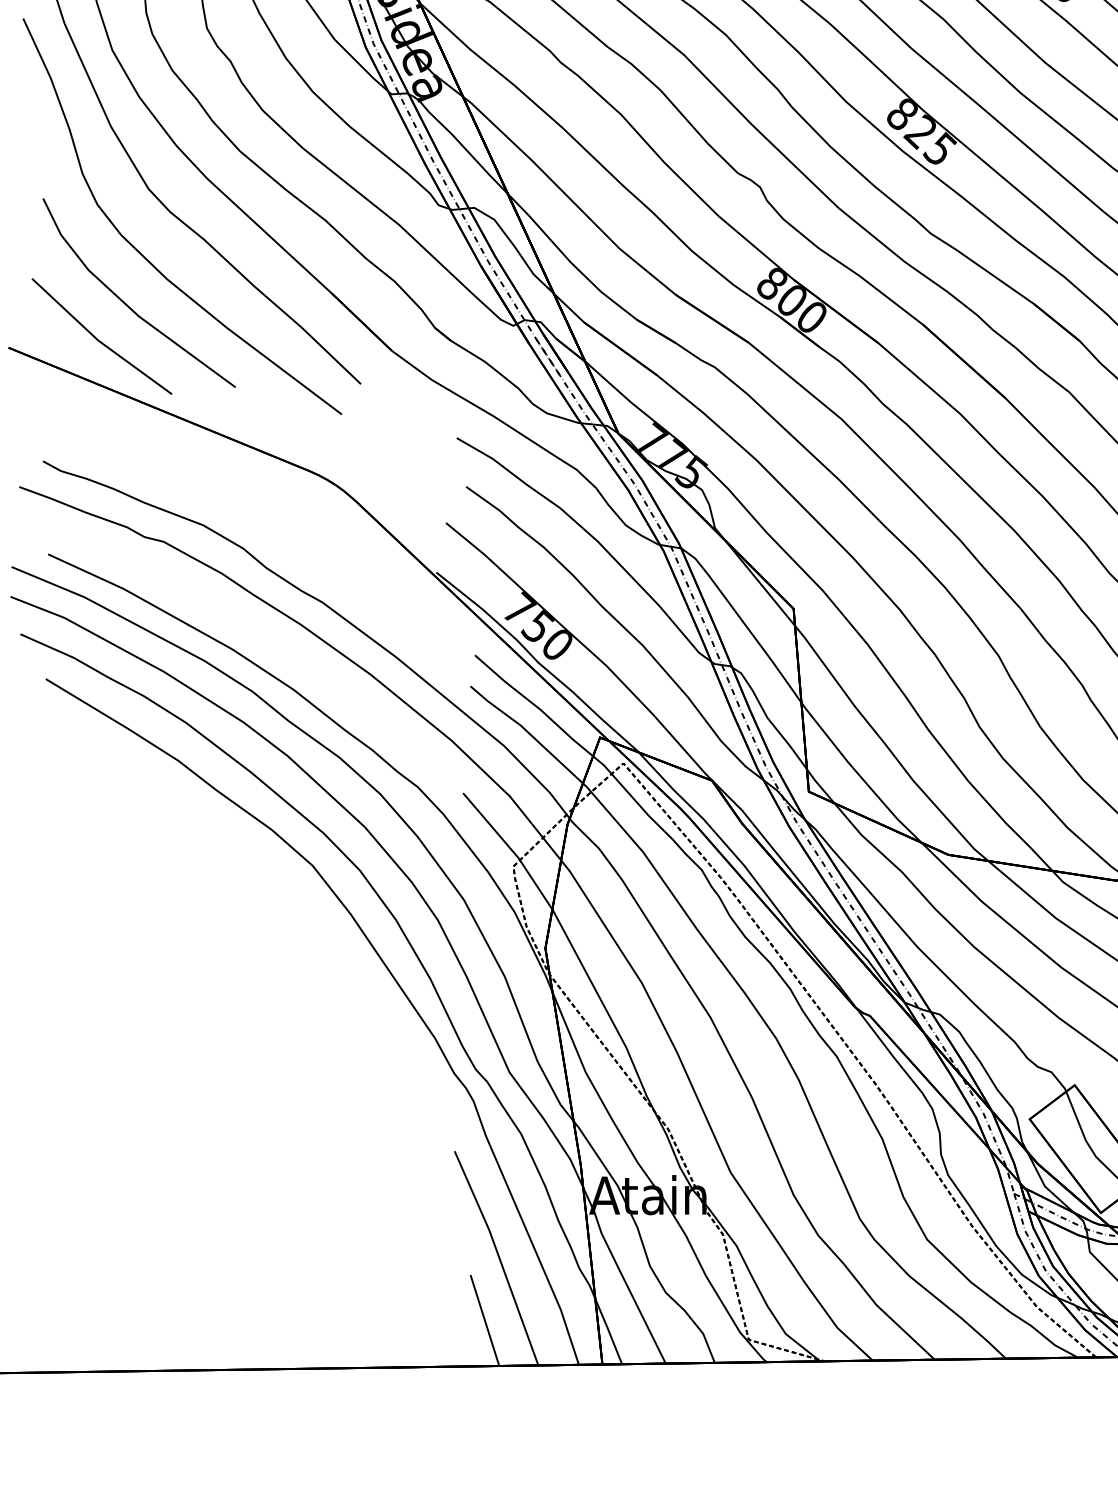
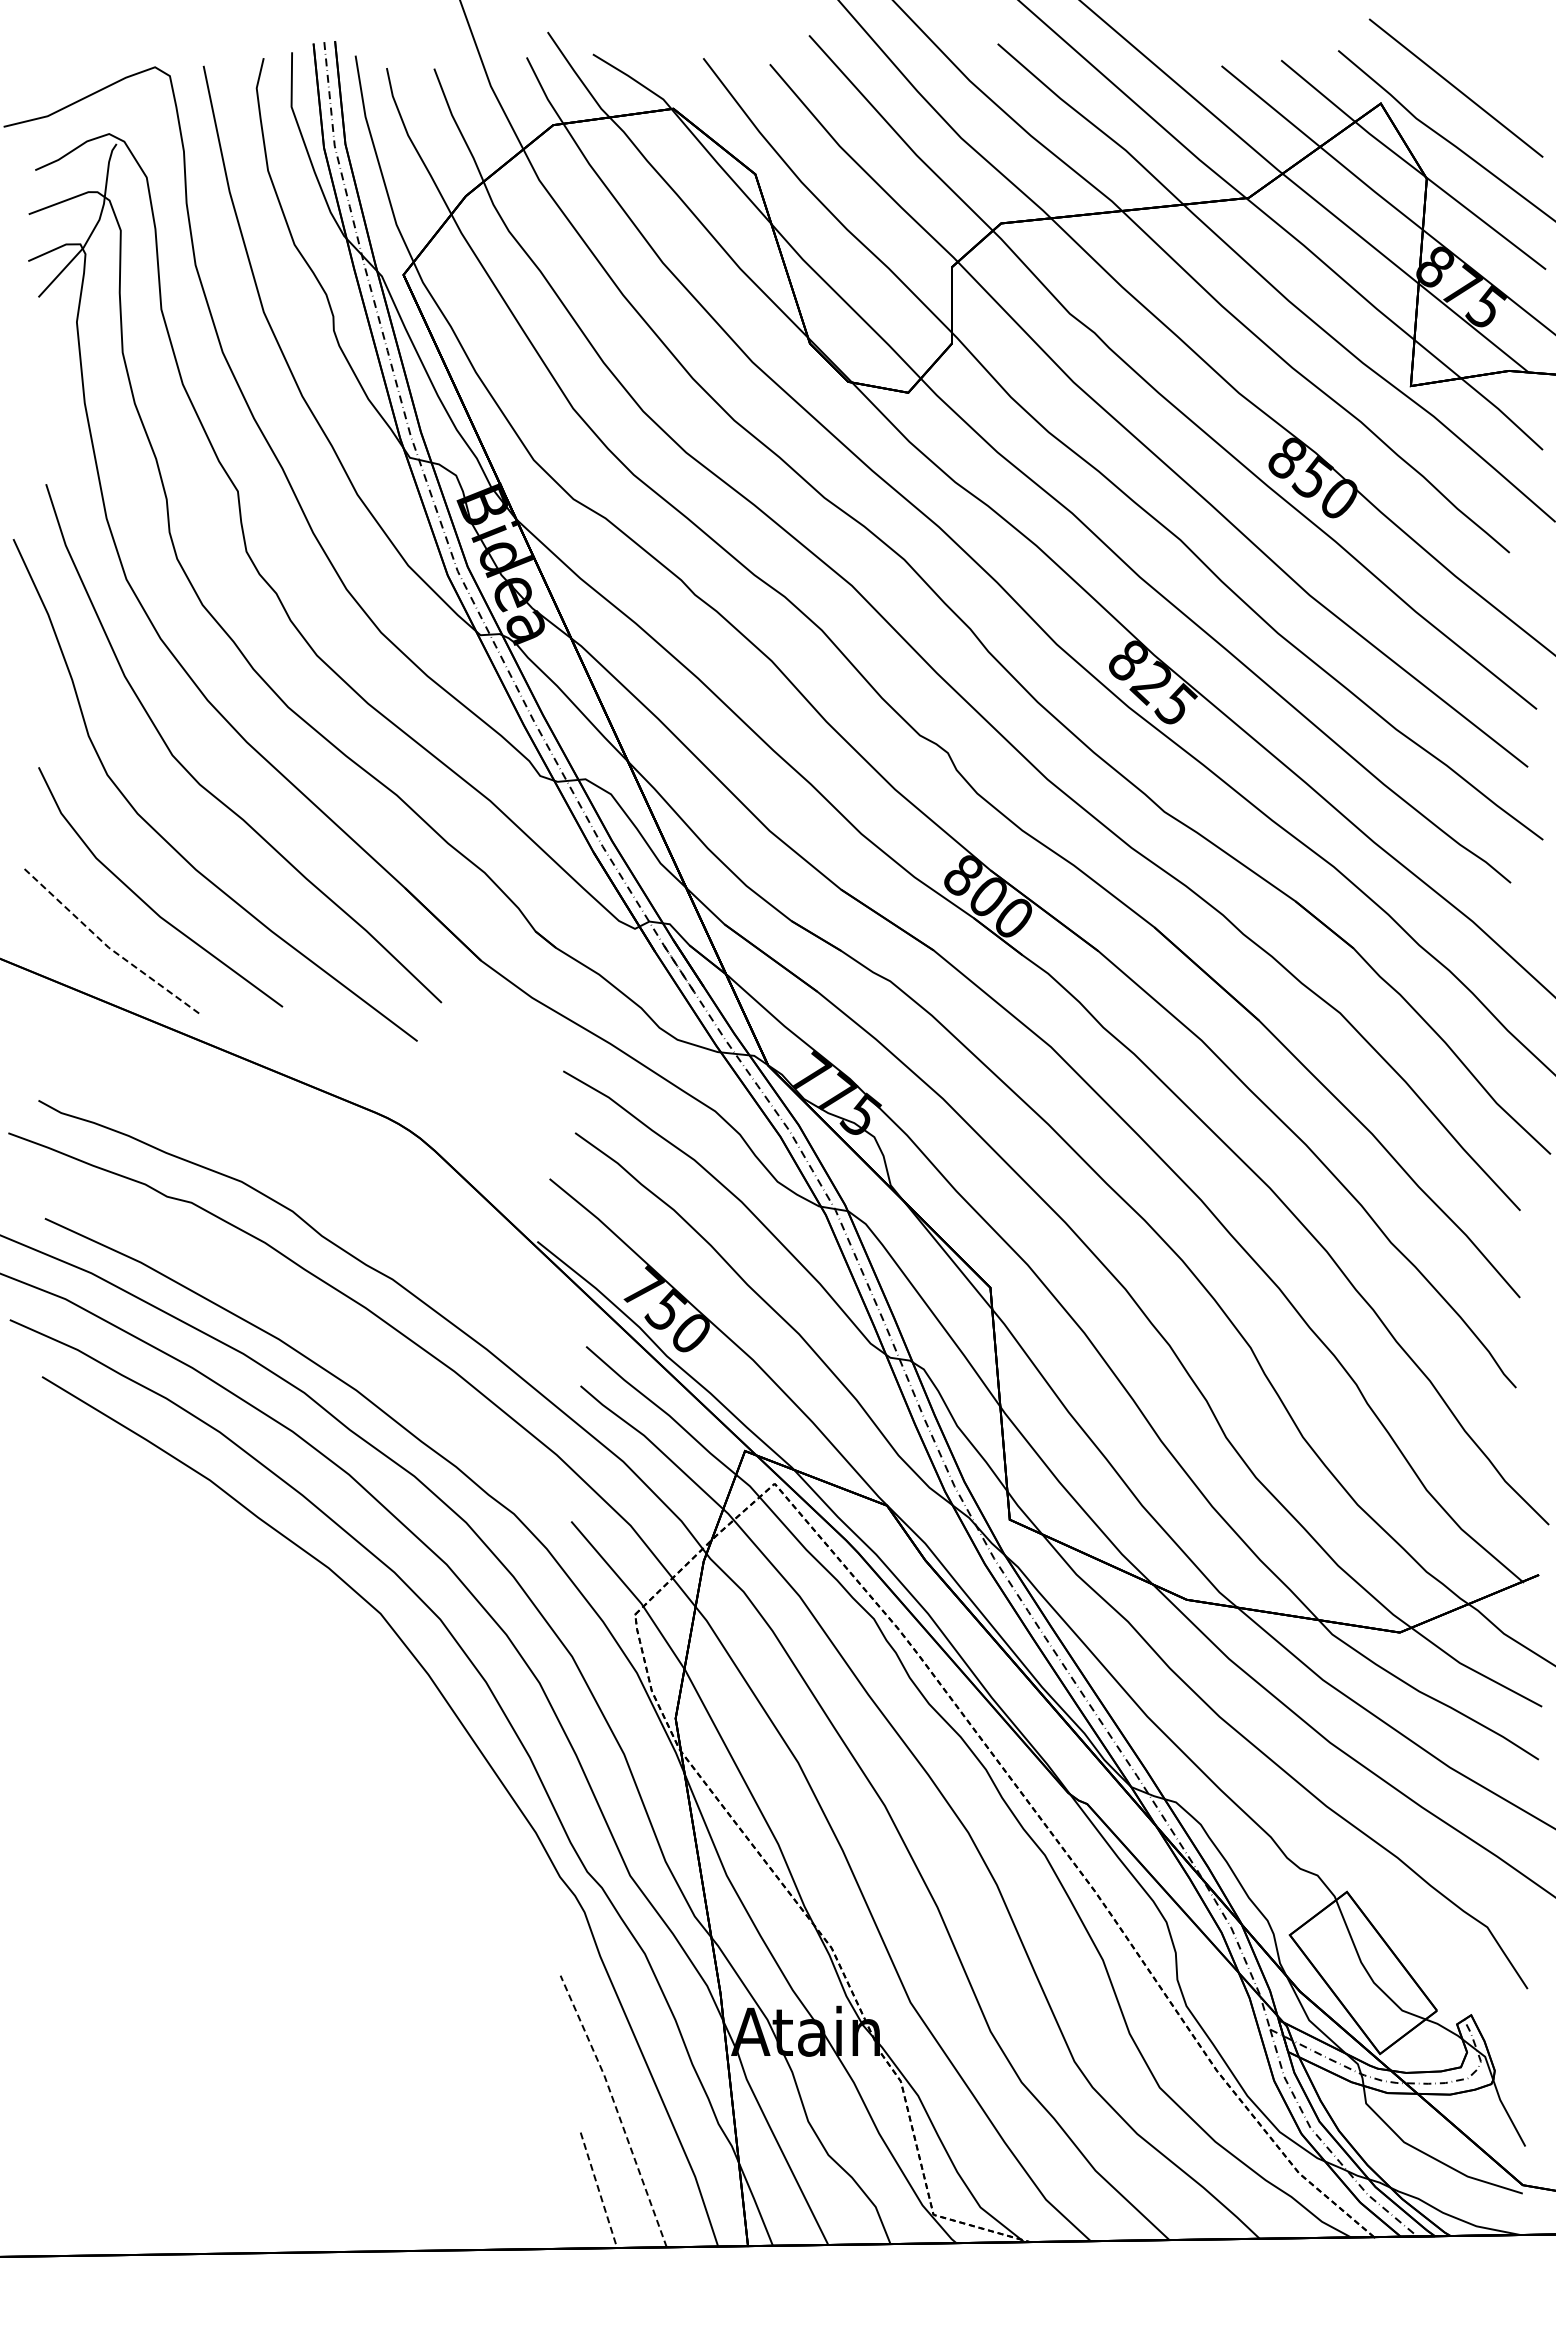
line: (98, 340) -> (108, 947), solid -> dashed
line: (498, 1256) -> (616, 2109), solid -> dashed
line: (484, 1320) -> (598, 2190), solid -> dashed

